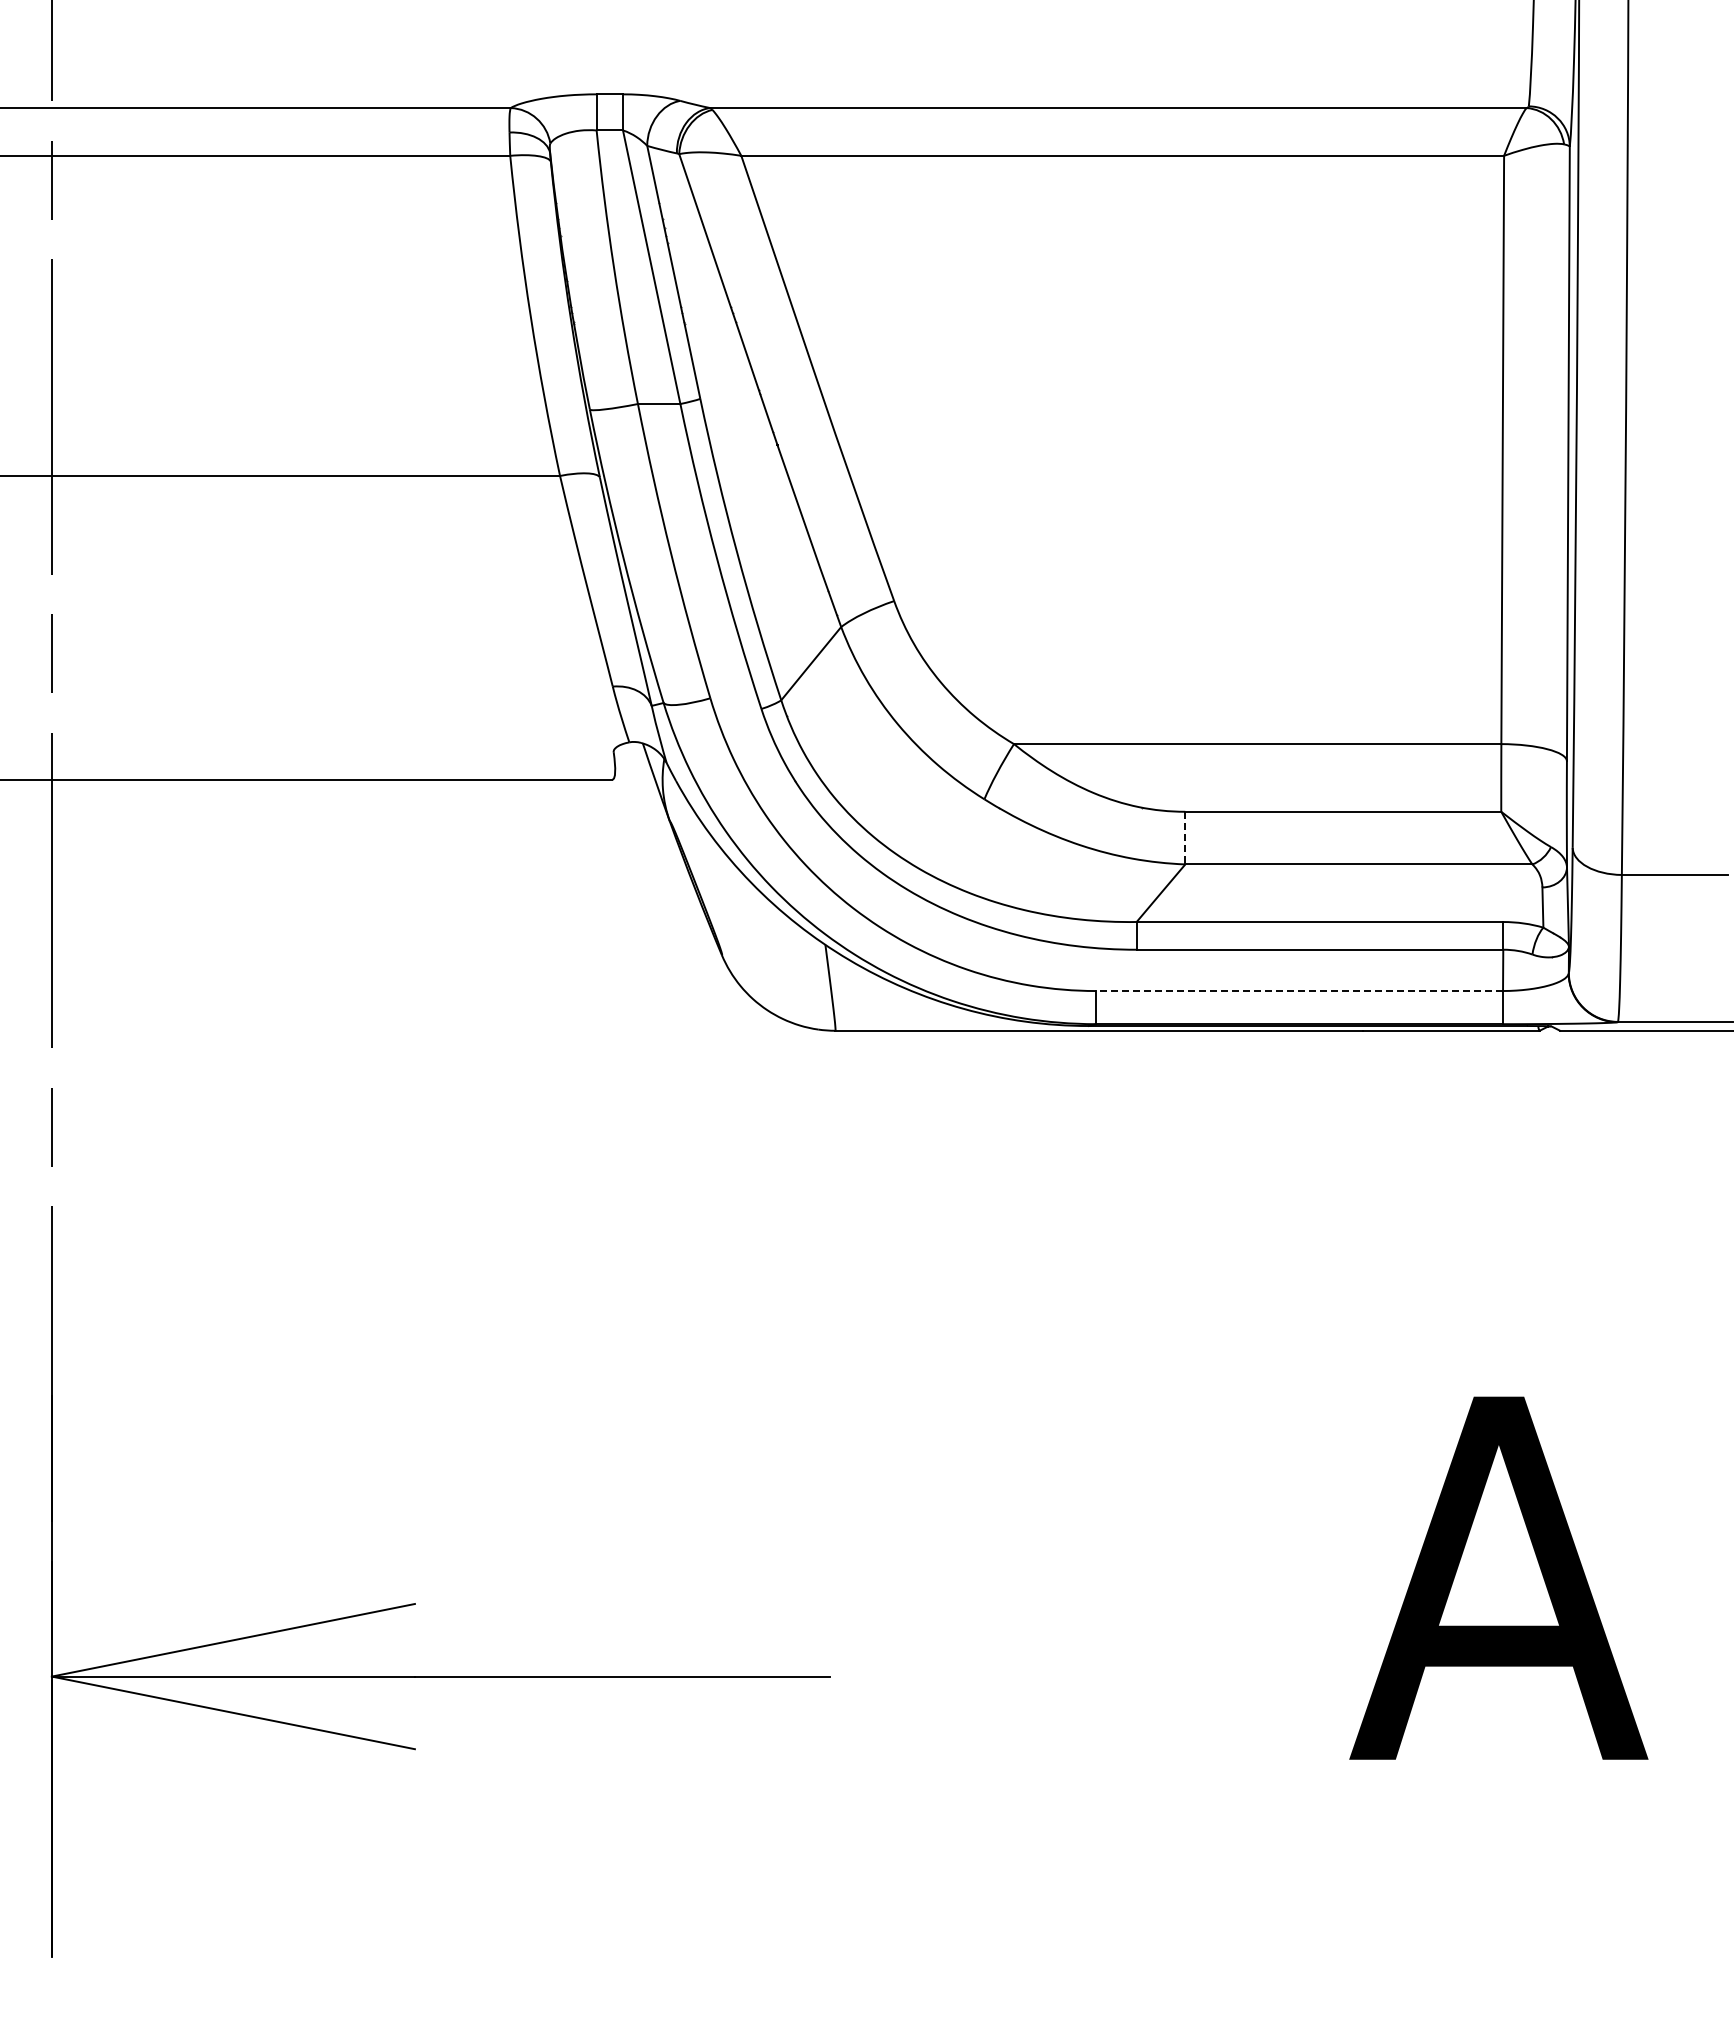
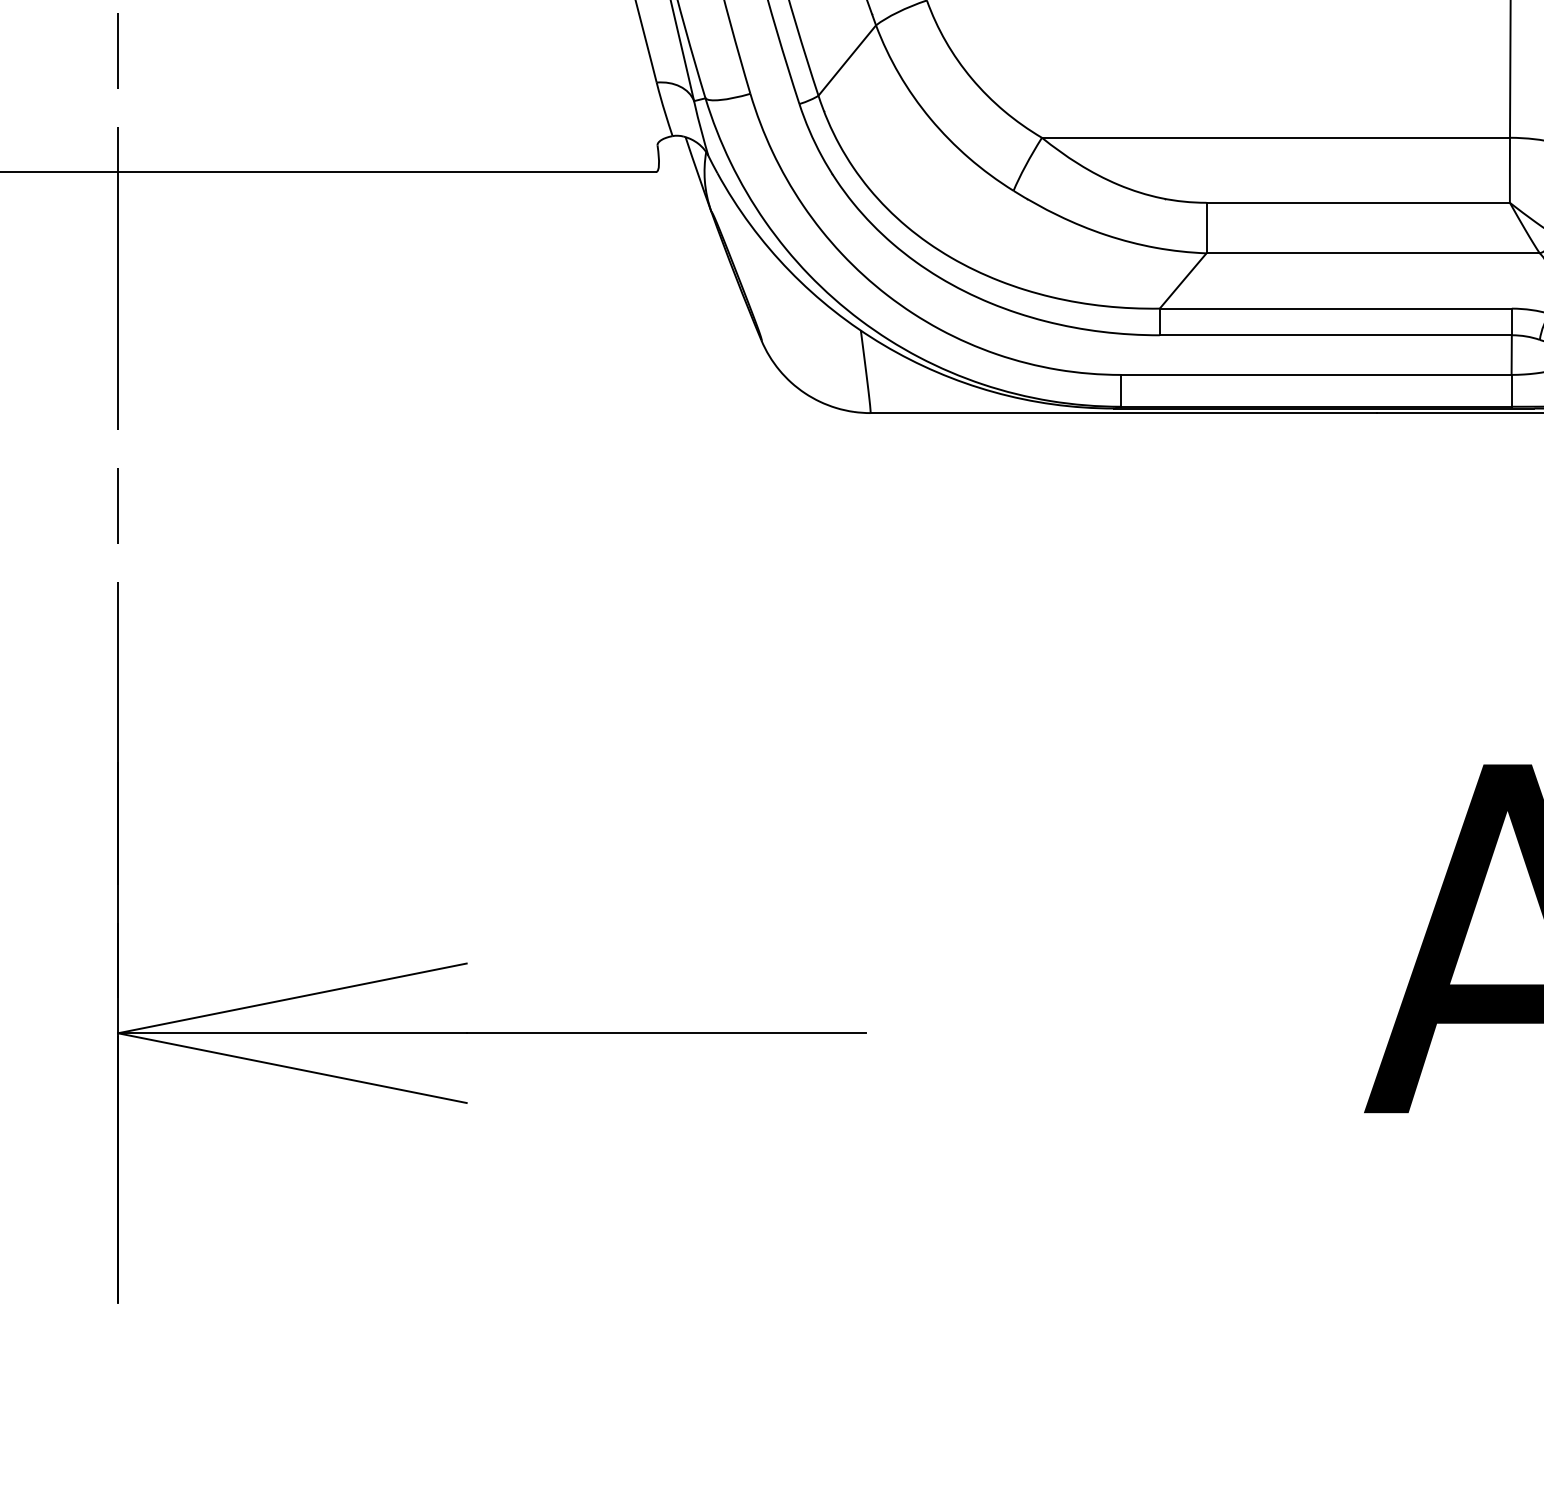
line: (1185, 838) -> (1206, 228), dashed -> solid
line: (1299, 991) -> (1316, 375), dashed -> solid

